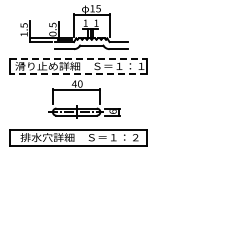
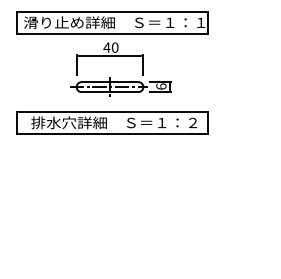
line: (78, 58) -> (112, 11), dashed -> solid
line: (77, 74) -> (111, 34), dashed -> solid

